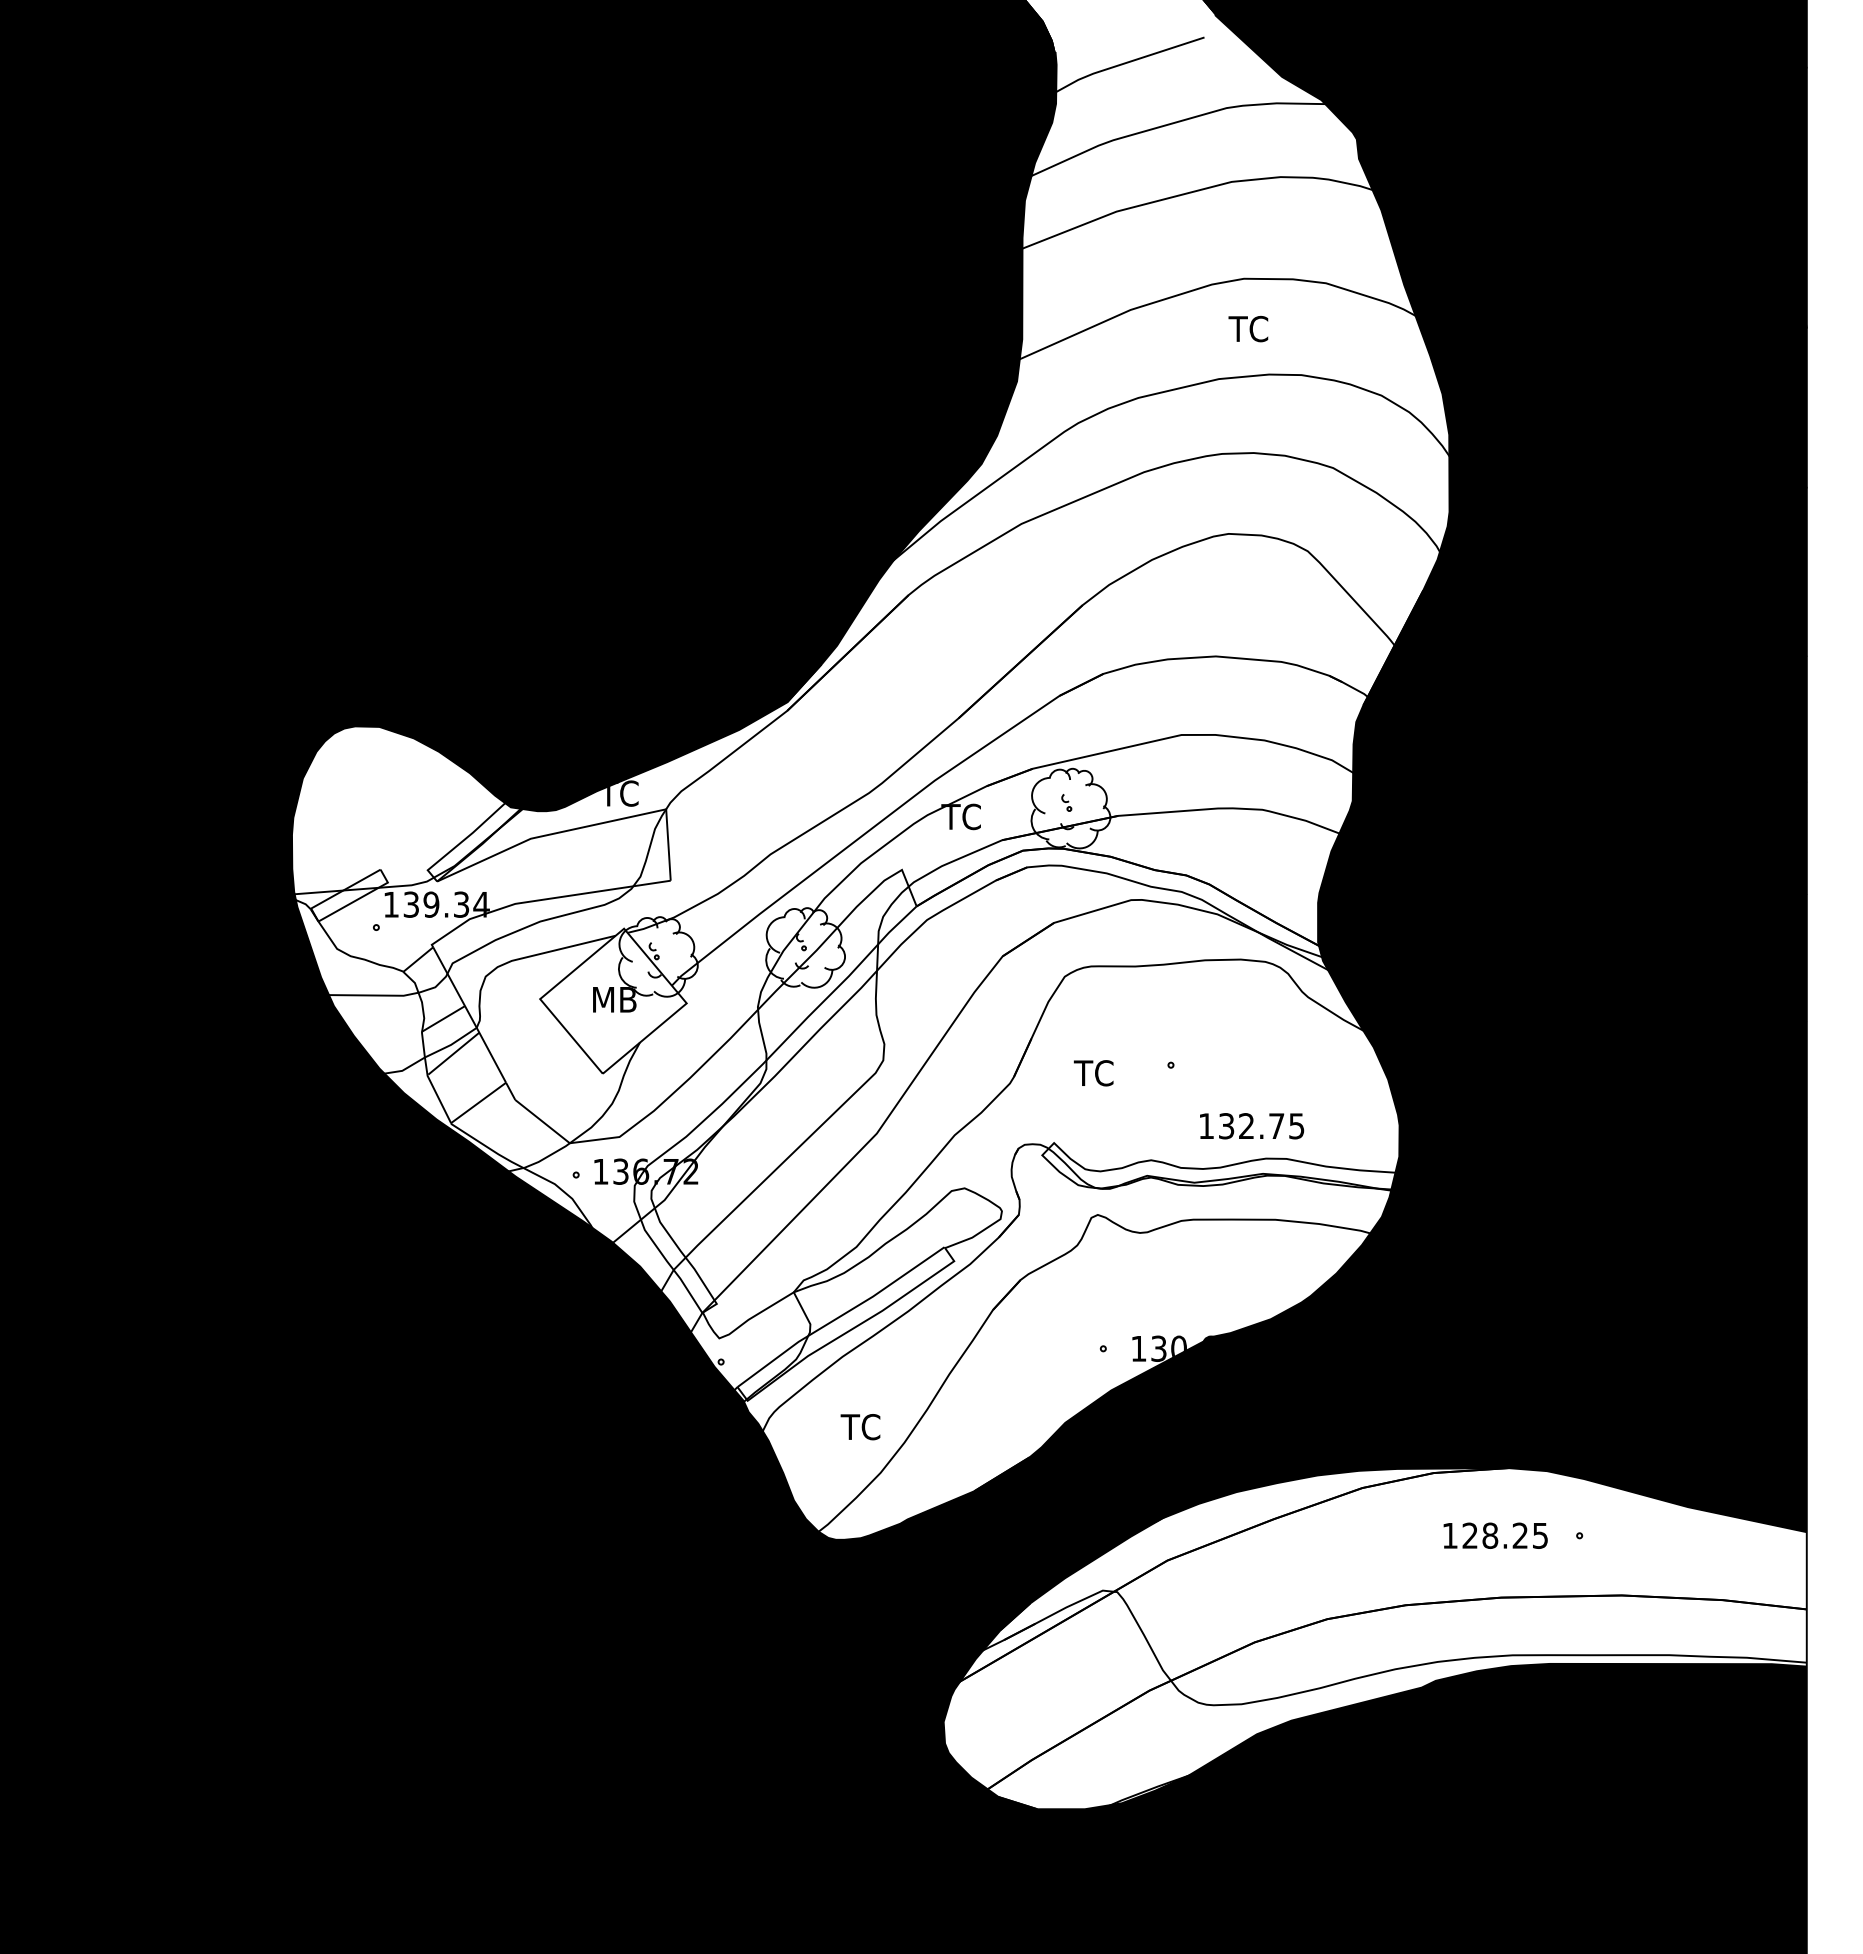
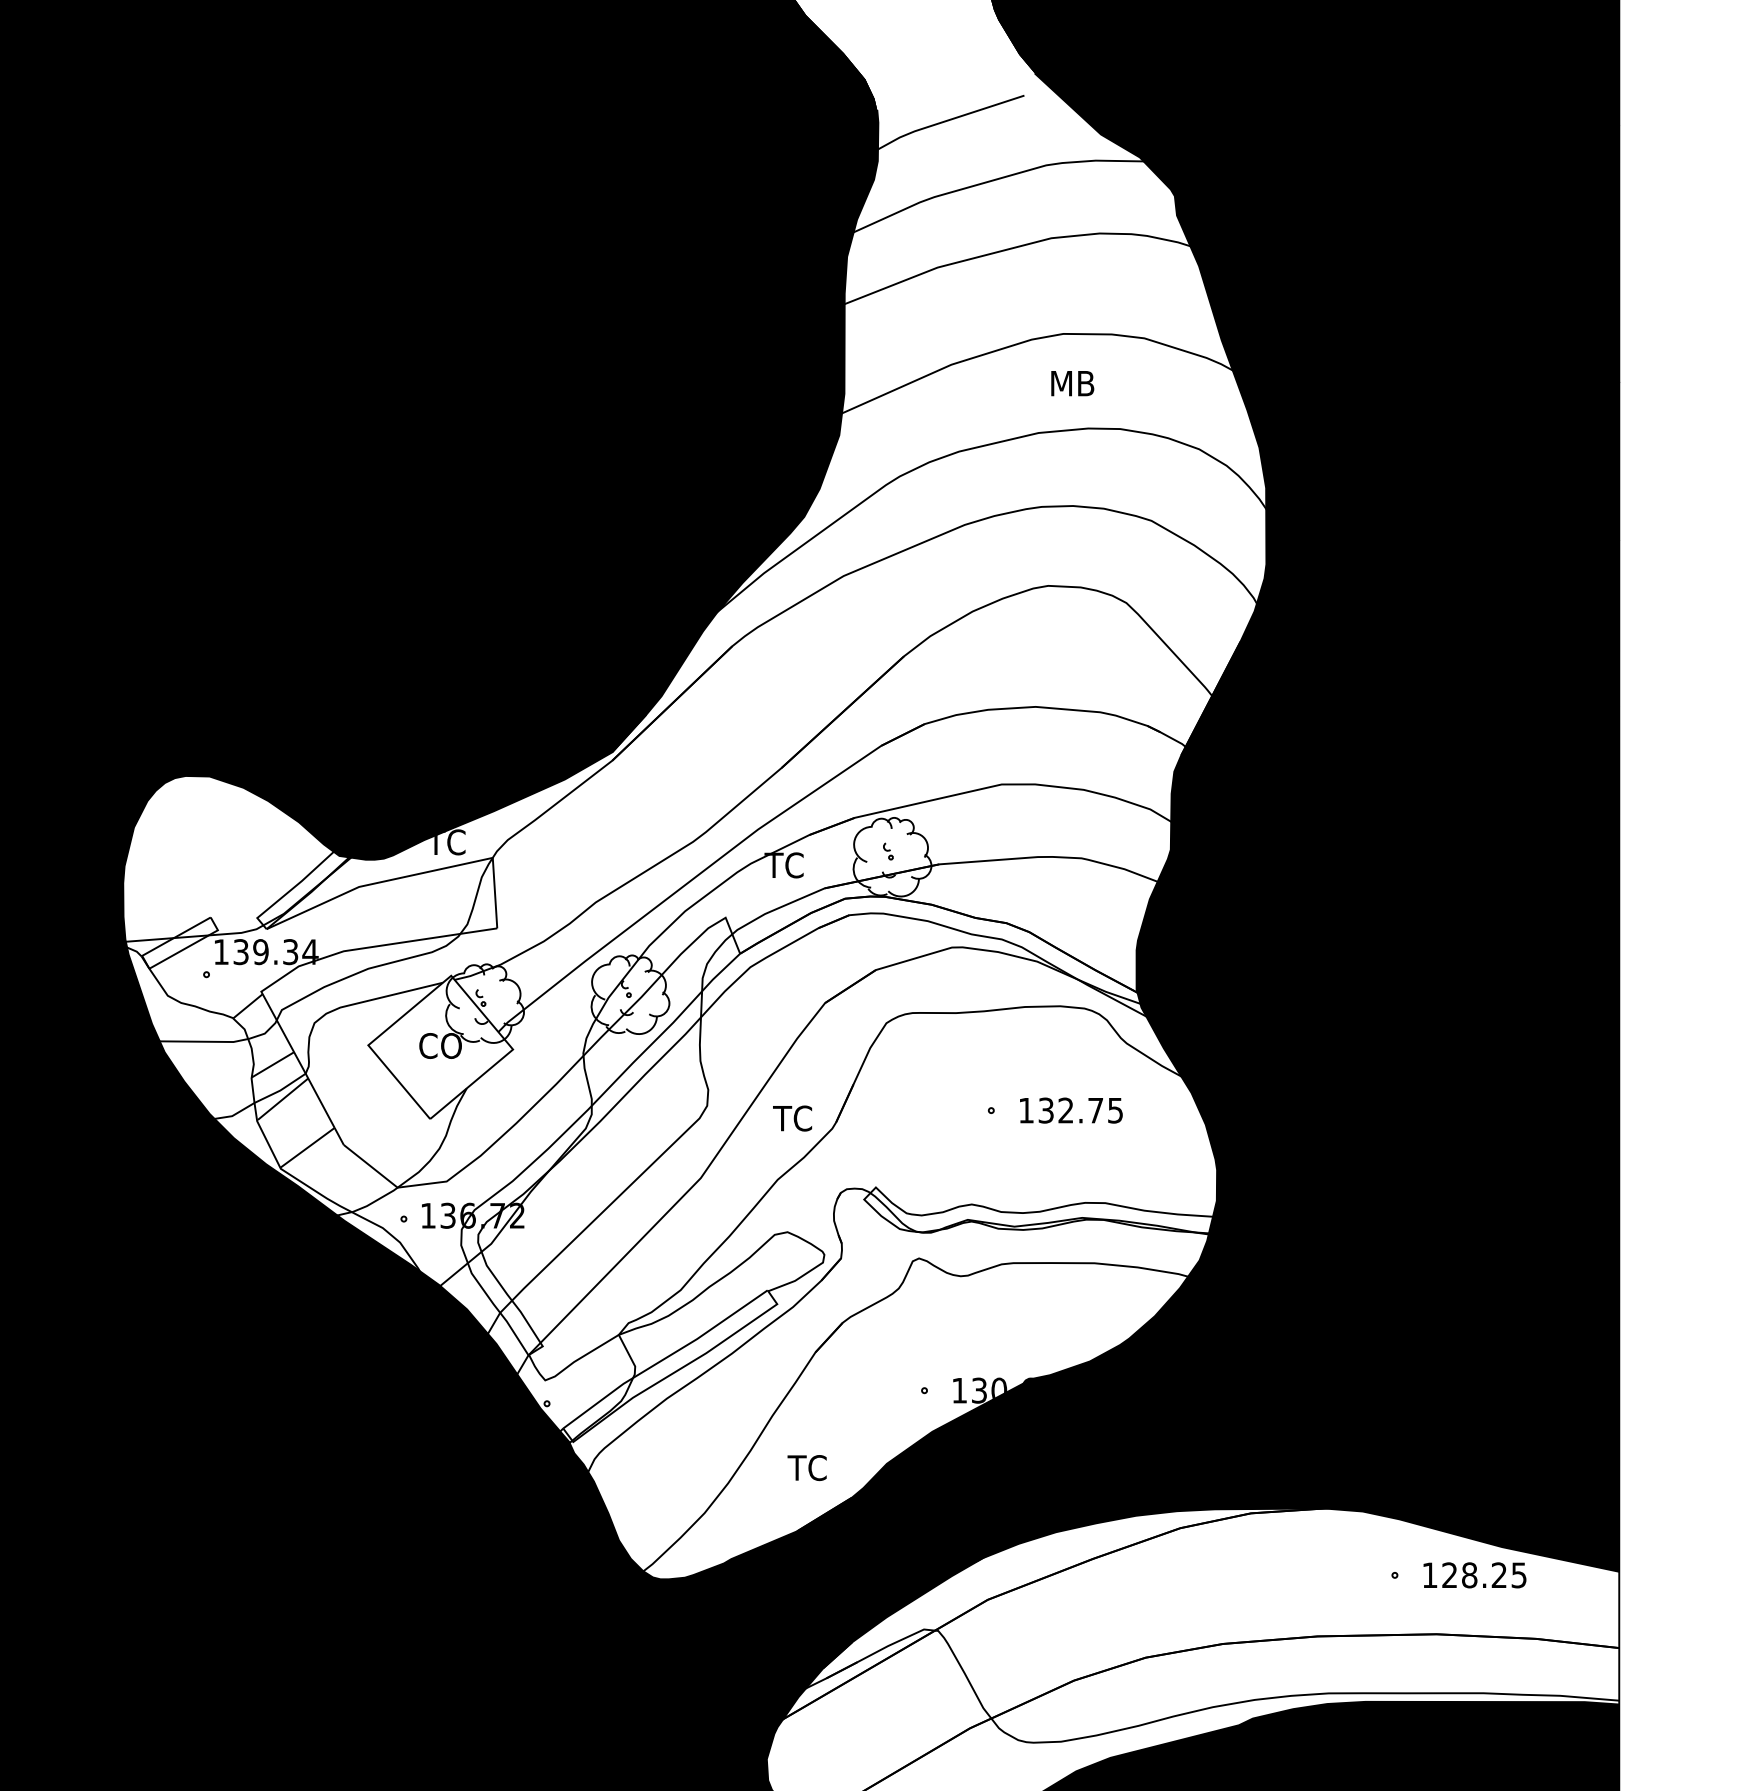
text: (1251, 328) -> (1070, 383), TC -> MB
text: (613, 999) -> (440, 1045), MB -> CO
text: (1093, 1073) -> (792, 1118), moved
text: (1252, 1126) -> (1071, 1110), moved
text: (860, 1427) -> (807, 1468), moved
text: (1495, 1535) -> (1474, 1575), moved

